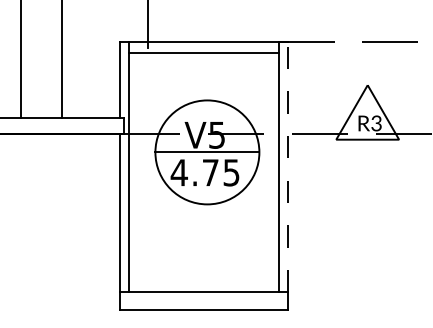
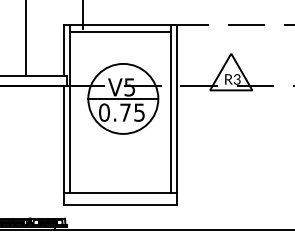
line: (287, 166) -> (177, 108), dashed -> solid
text: (179, 172) -> (104, 112), 4.75 -> 0.75

